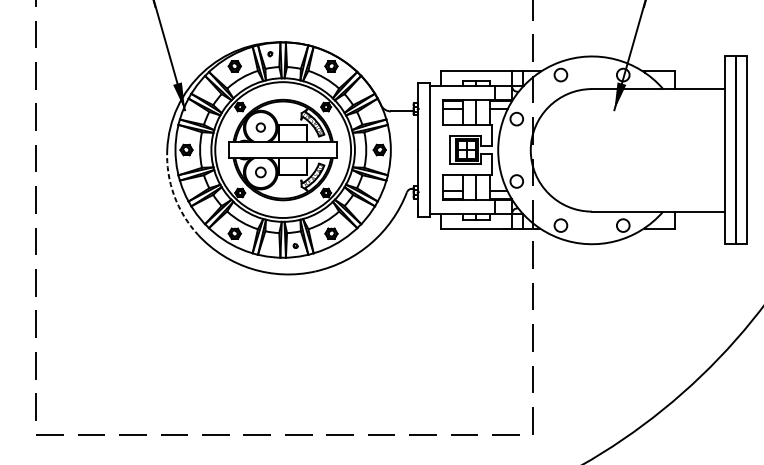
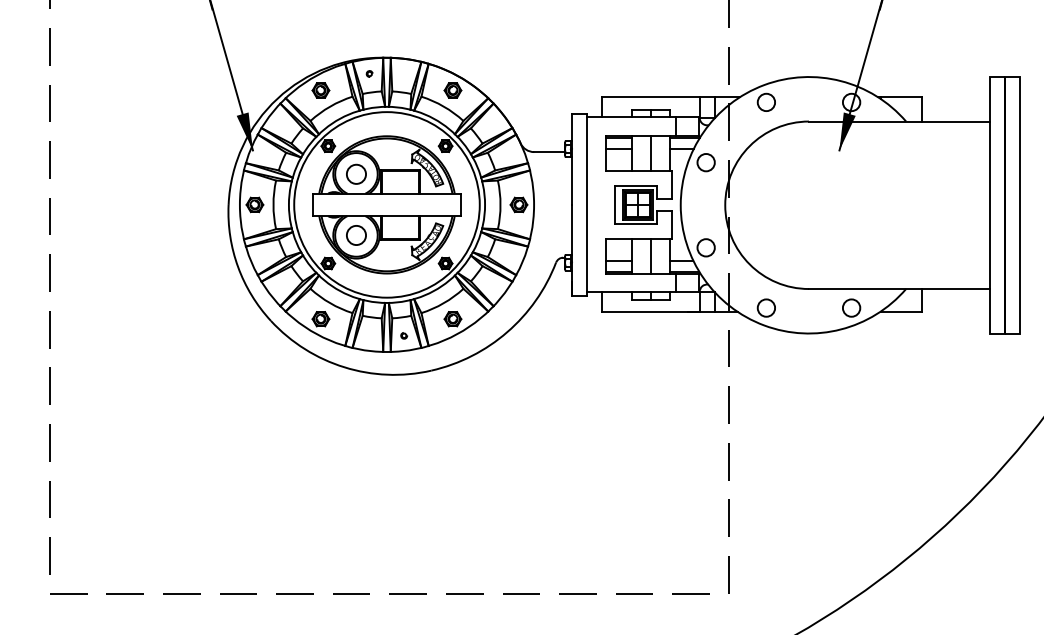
circle: (260, 127) -> (356, 173), size x1.67
circle: (260, 172) -> (356, 235), size x1.43
arc: (174, 195) -> (238, 267), dashed -> solid

